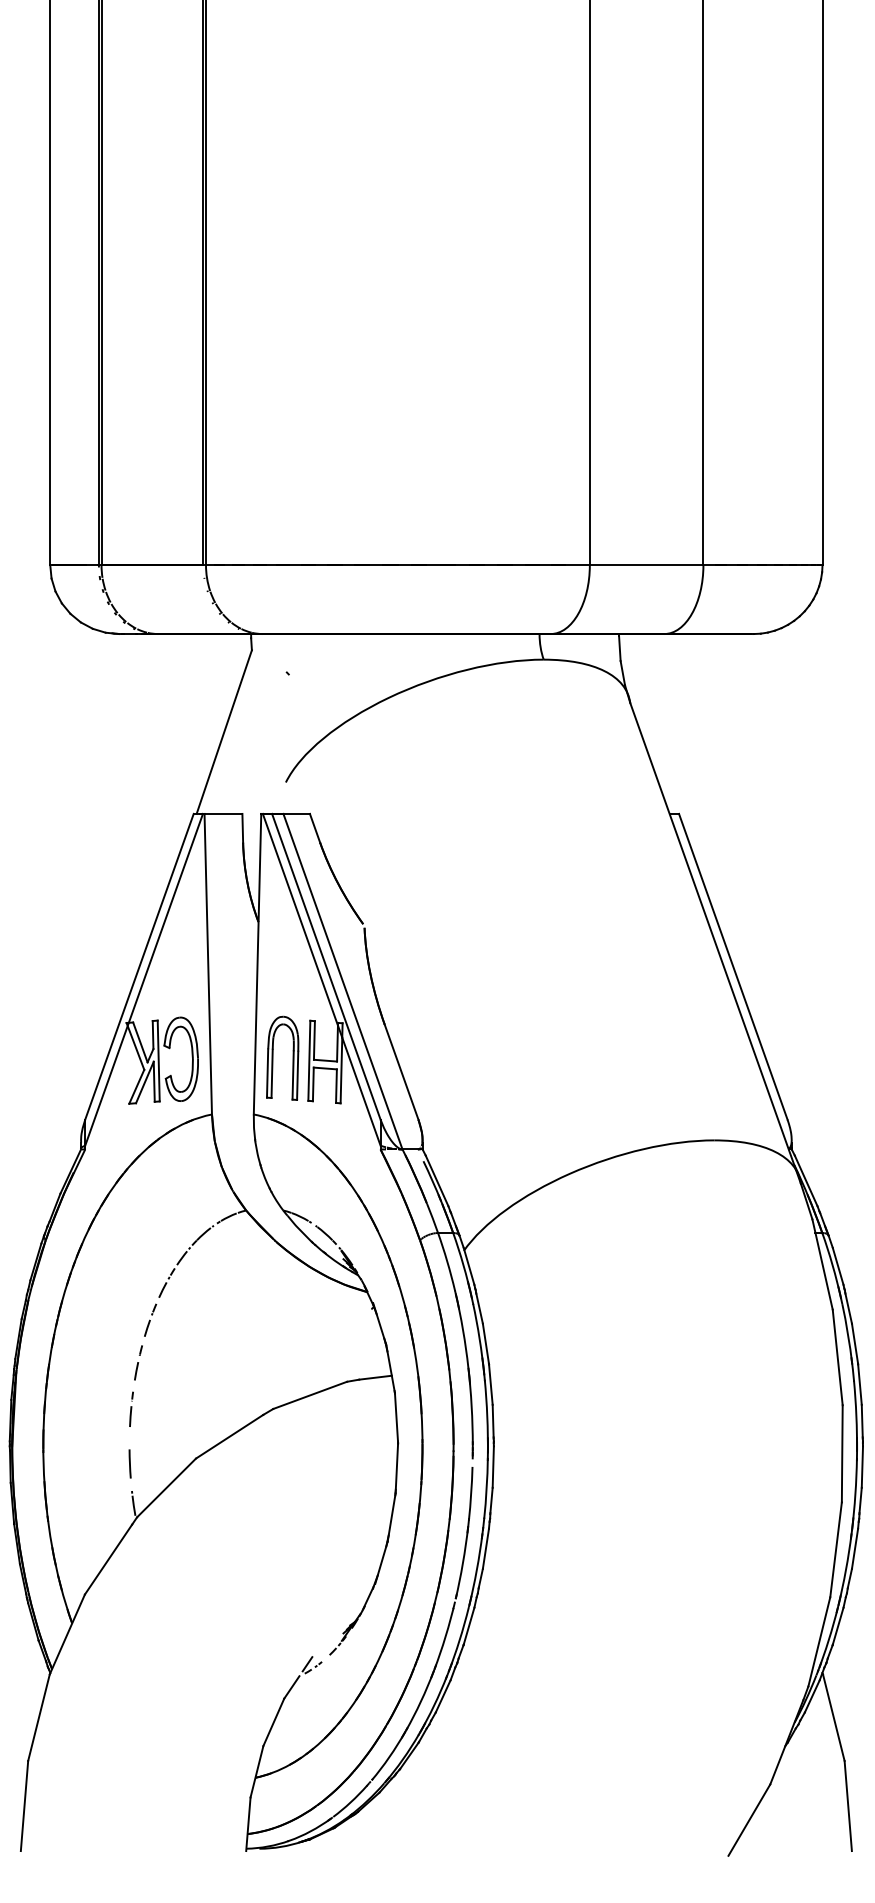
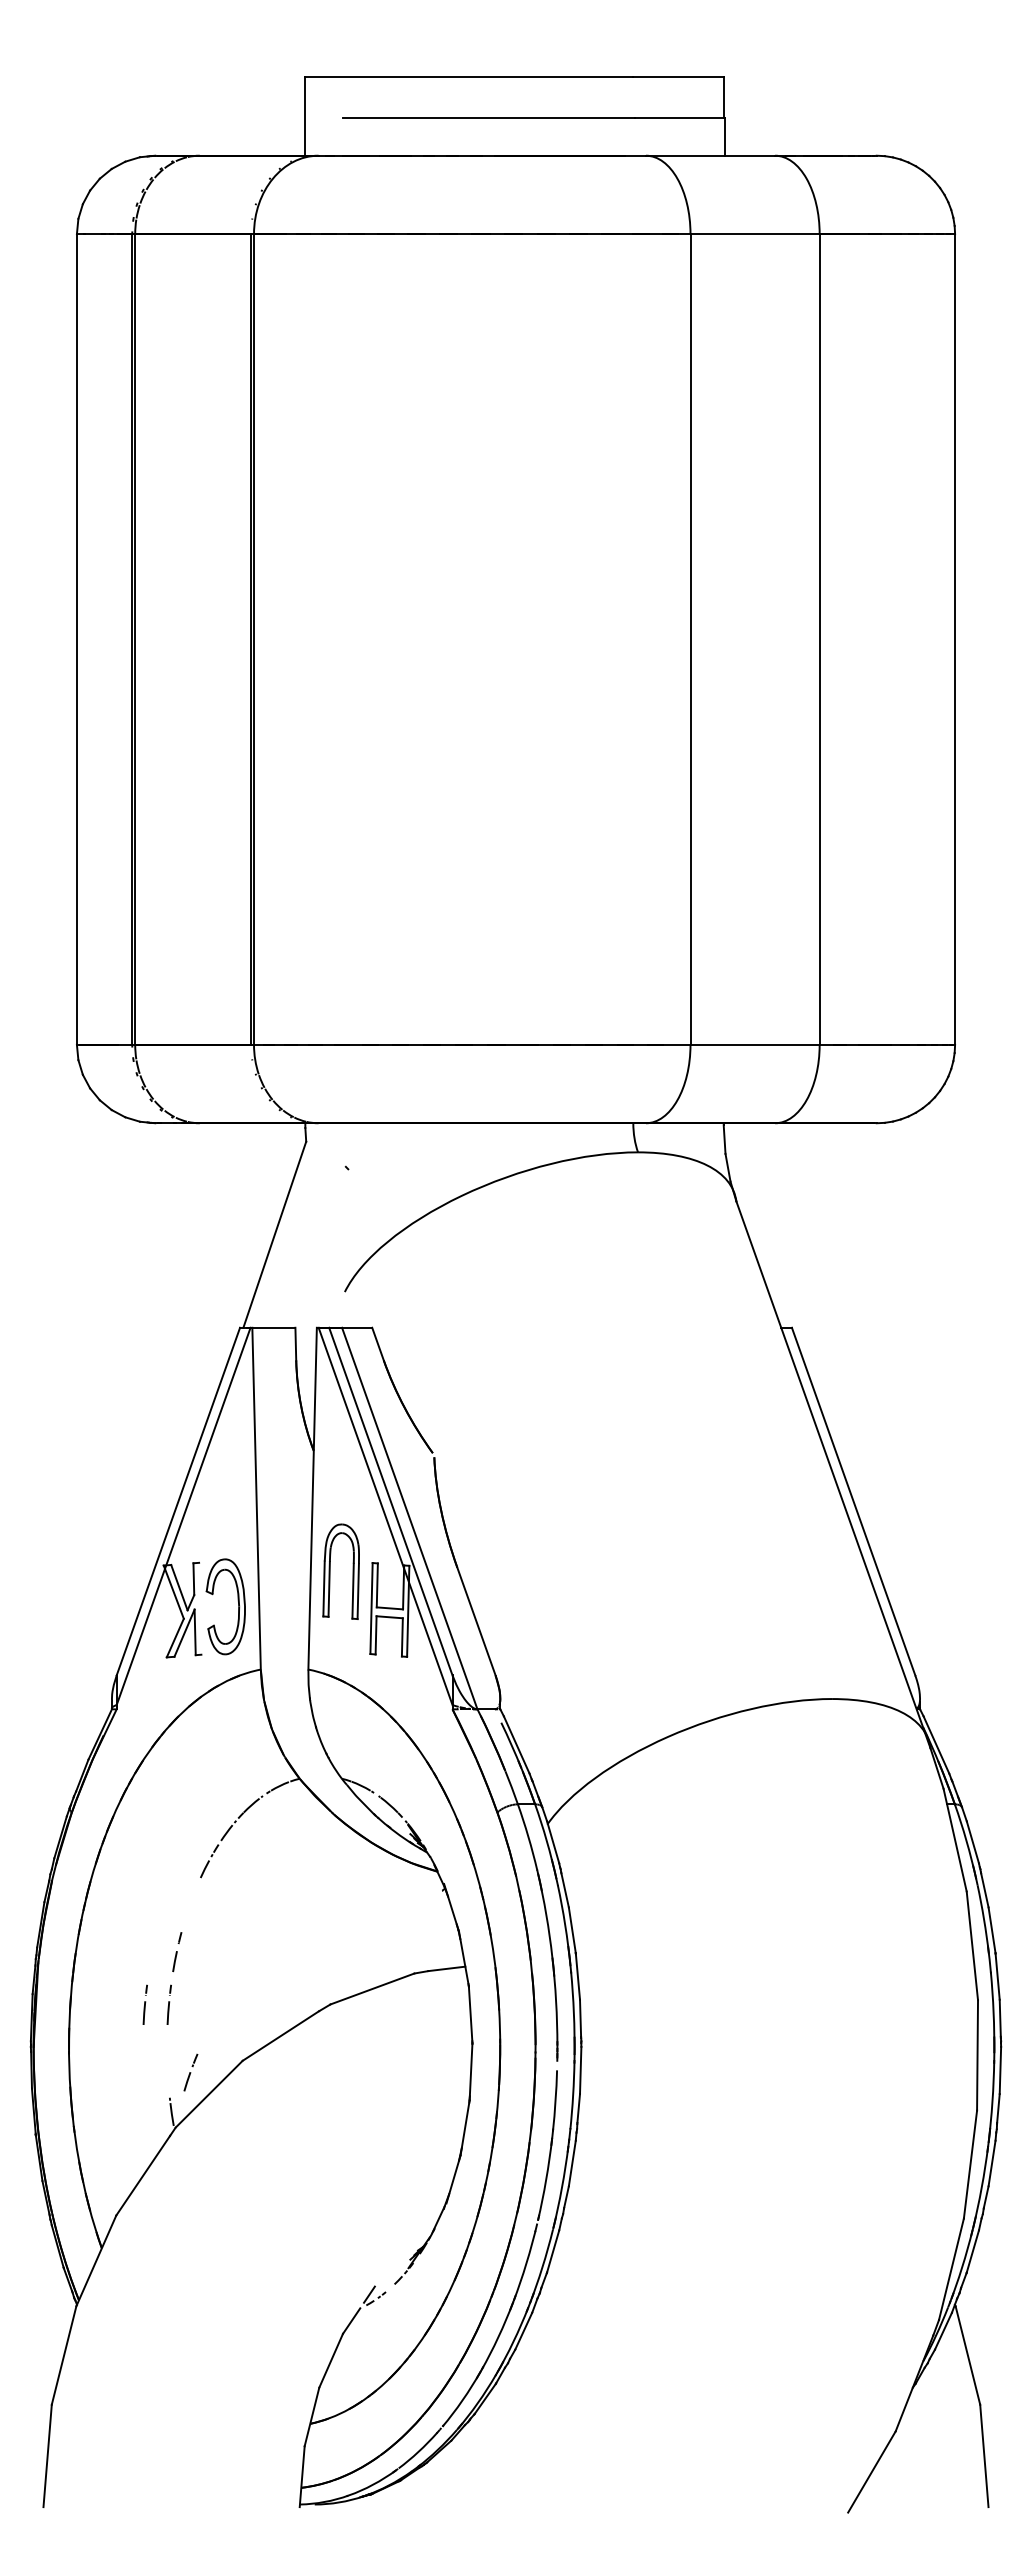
part: (273, 1058) -> (330, 1571), moved
line: (158, 1060) -> (200, 1608), removed
part: (150, 1320) -> (190, 2072), moved
part: (109, 1409) -> (144, 2004), added
line: (129, 1463) -> (167, 2066), removed

